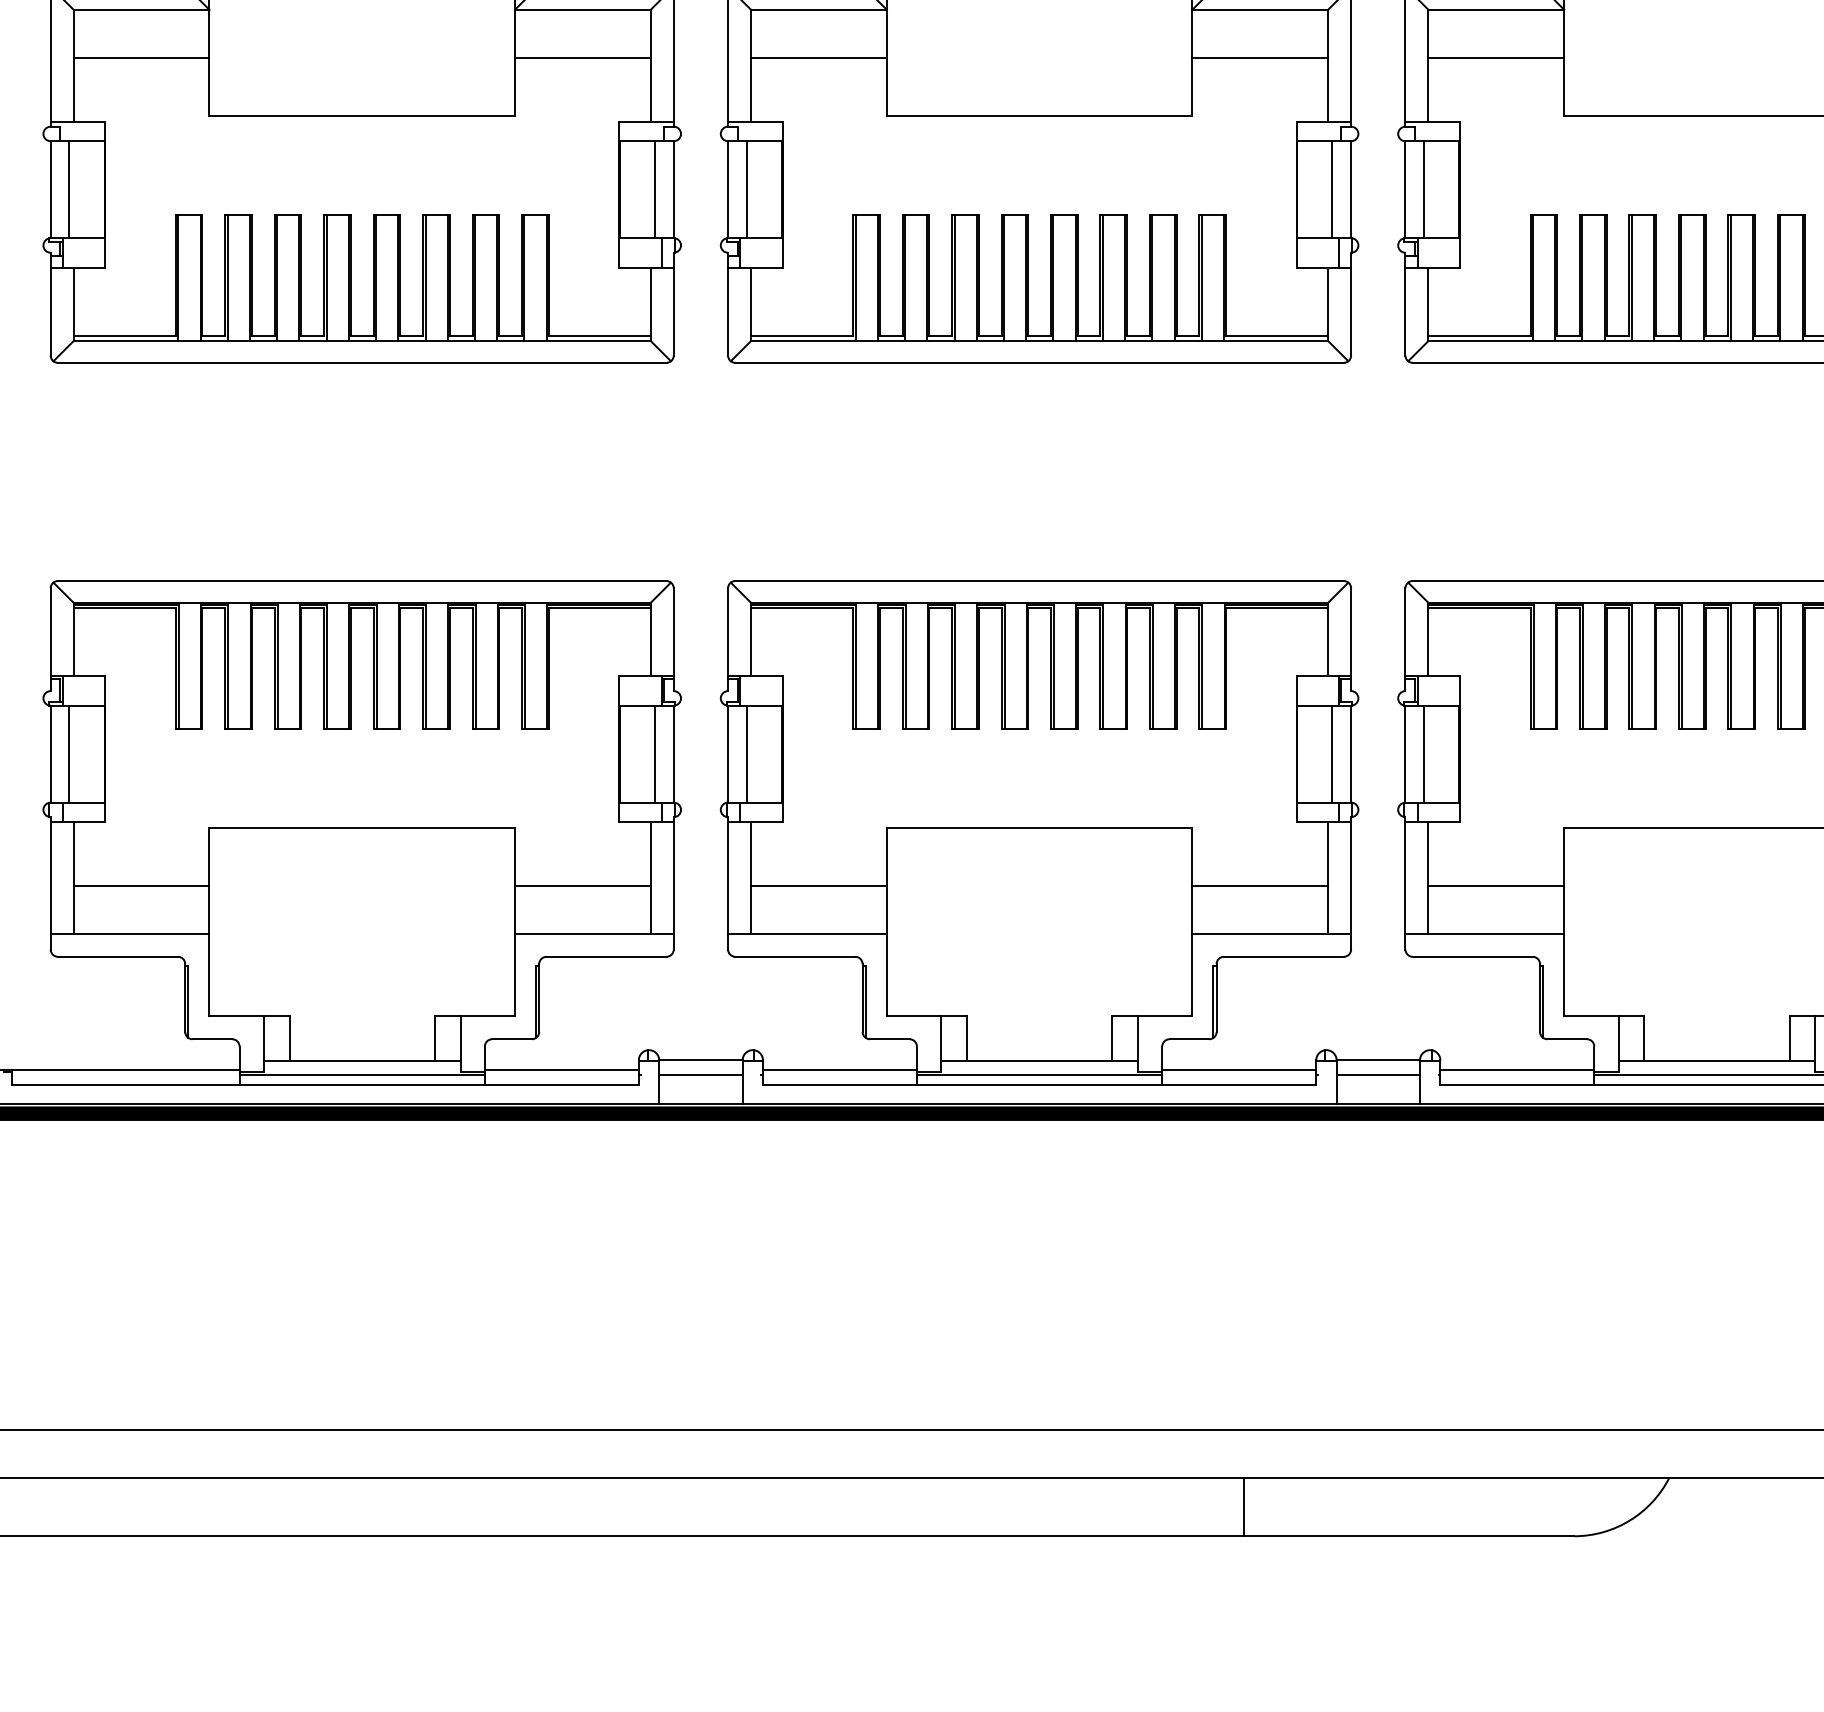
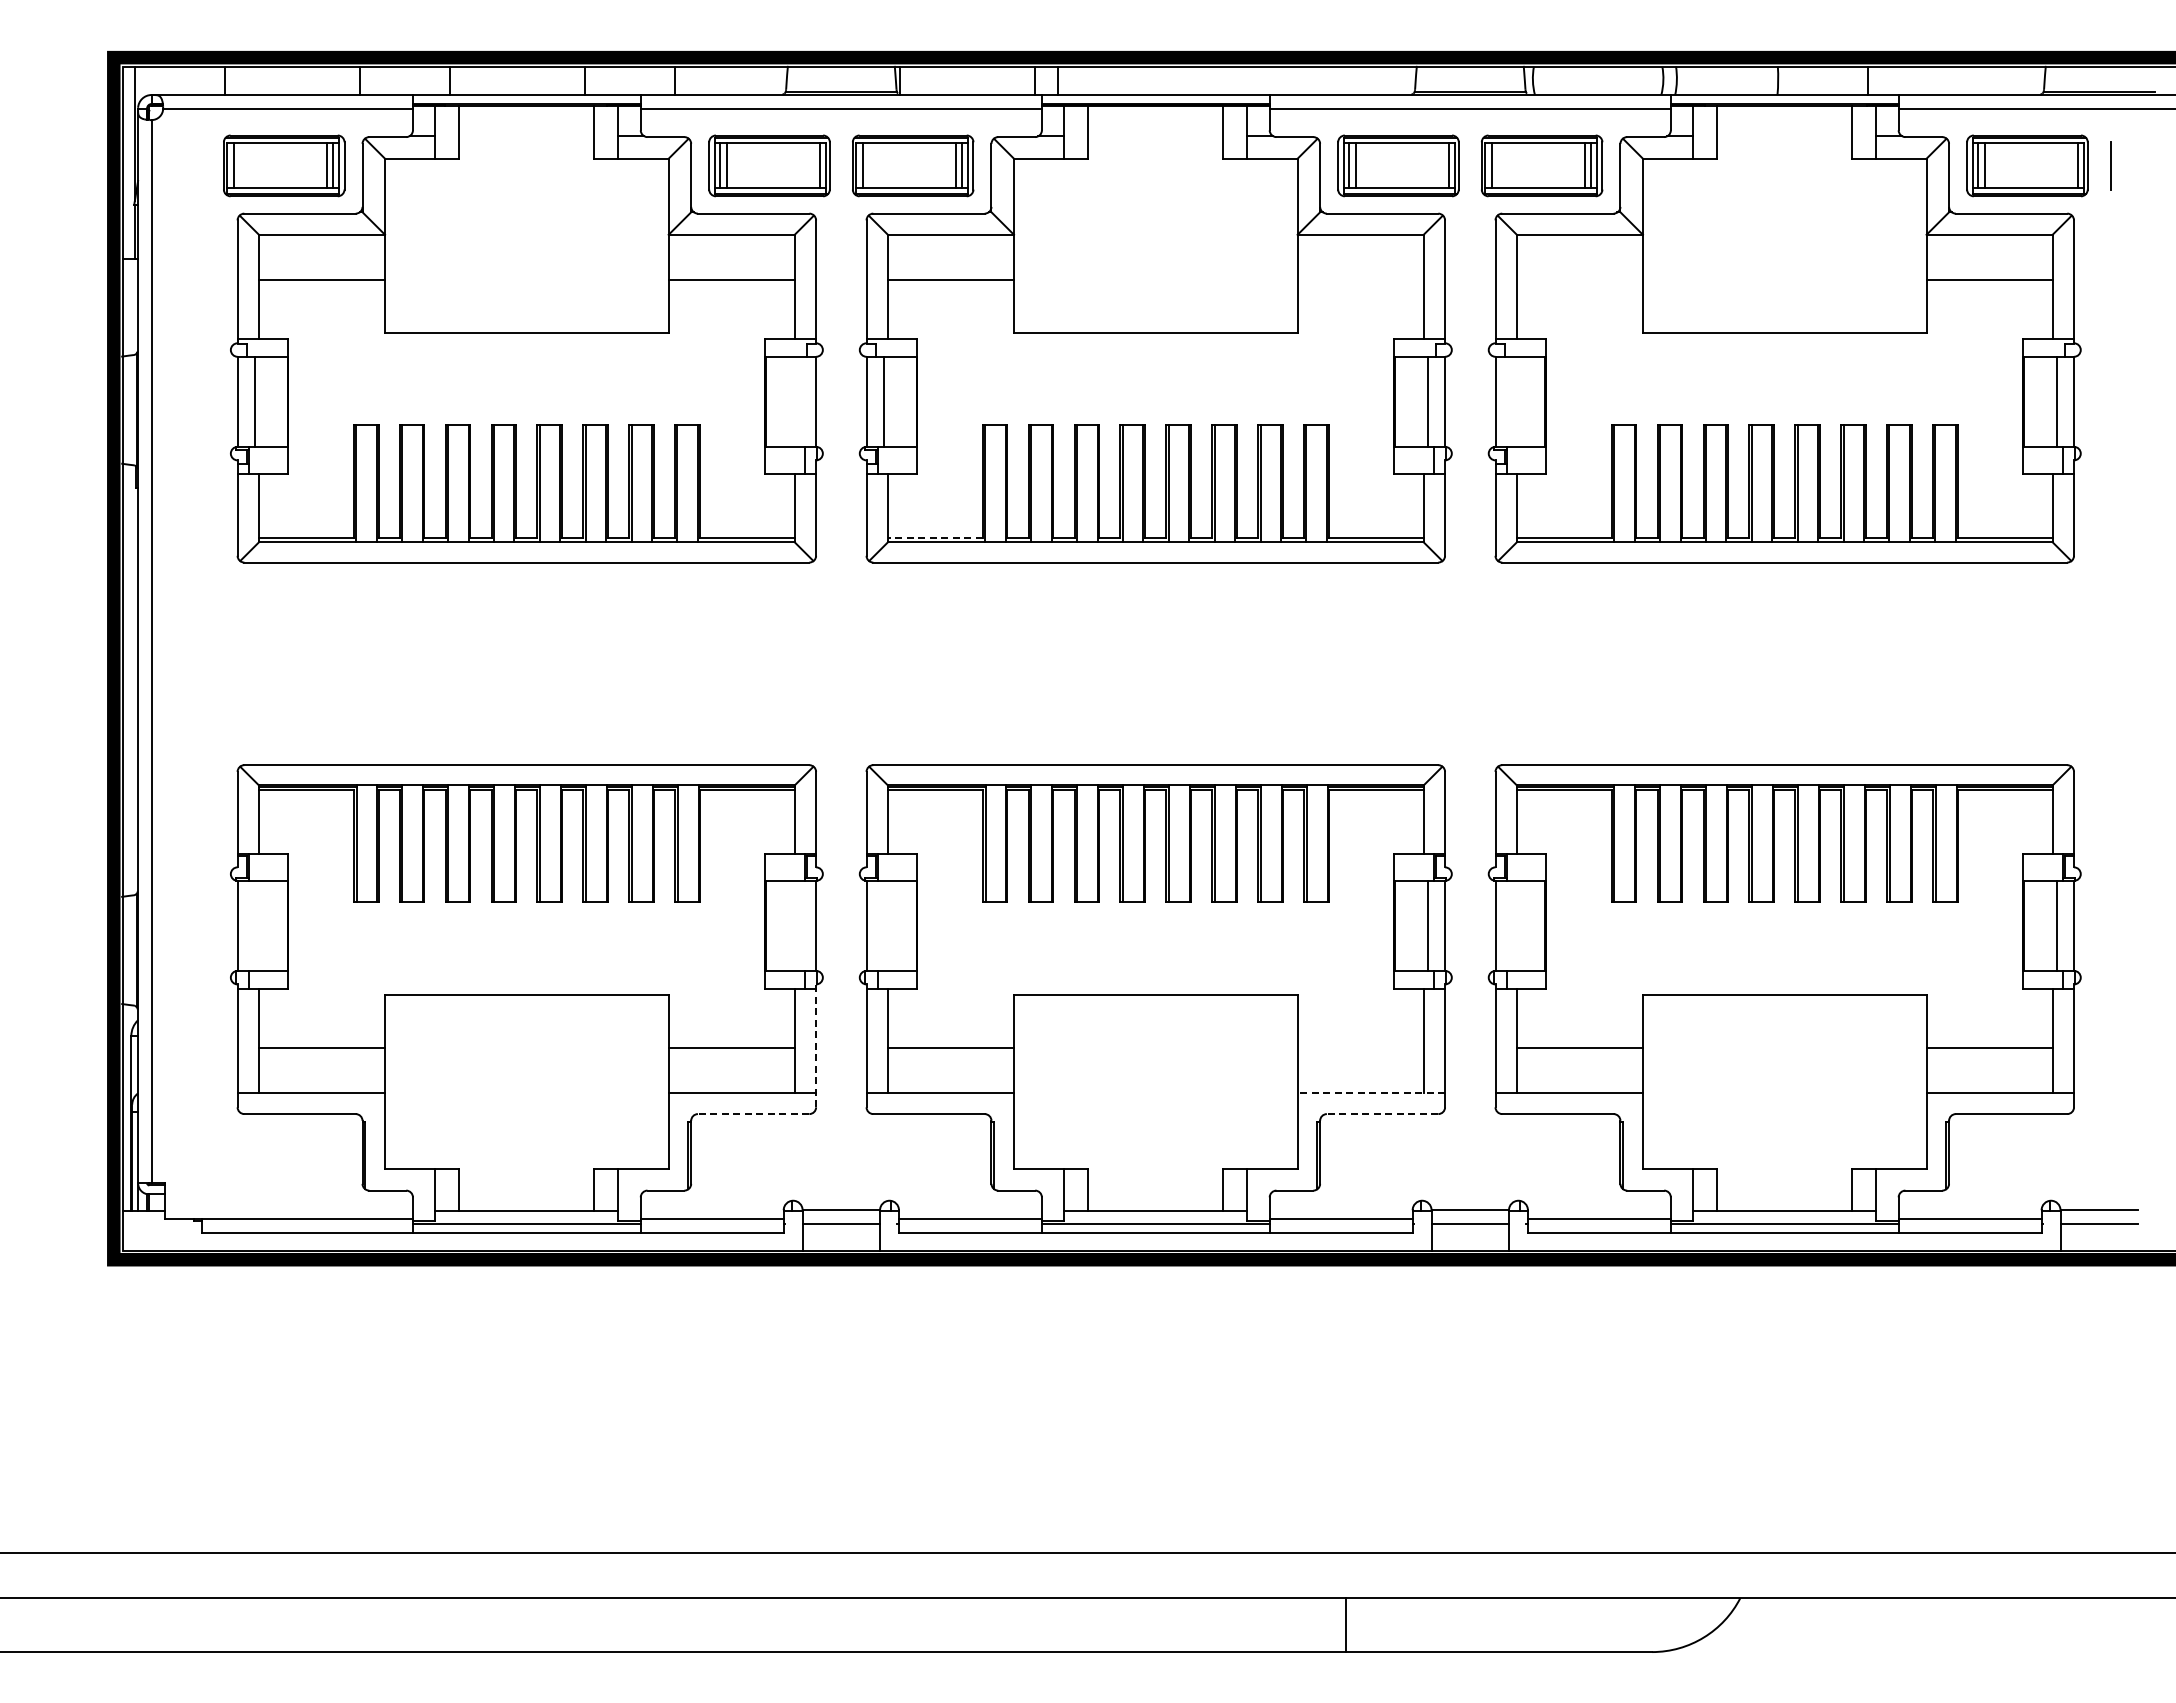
line: (1260, 57) -> (1360, 279), removed
line: (1495, 57) -> (1579, 279), removed
line: (654, 189) -> (798, 401), removed
line: (1423, 189) -> (1512, 401), removed
line: (801, 335) -> (934, 537), solid -> dashed
line: (68, 753) -> (254, 925), removed
line: (654, 753) -> (798, 925), removed
line: (746, 753) -> (883, 925), removed
line: (1423, 753) -> (1512, 925), removed
line: (674, 882) -> (816, 1045), solid -> dashed
line: (1260, 885) -> (1360, 1047), removed
line: (1271, 933) -> (1371, 1092), solid -> dashed
line: (606, 957) -> (753, 1114), solid -> dashed
line: (1283, 957) -> (1382, 1114), solid -> dashed

